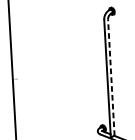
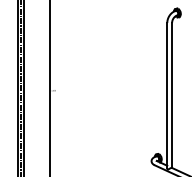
line: (111, 77) -> (172, 95), dashed -> solid

